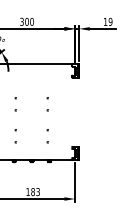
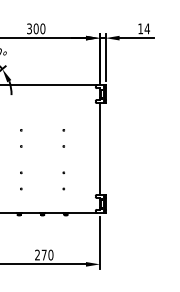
text: (109, 21) -> (146, 28), 19 -> 14
line: (75, 111) -> (100, 148), added
text: (33, 191) -> (44, 254), 183 -> 270

